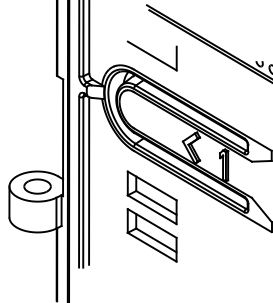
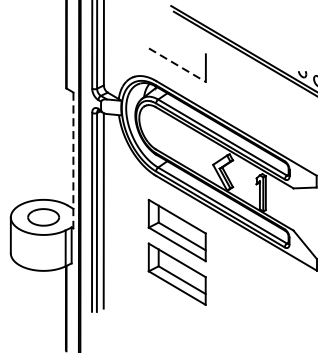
line: (152, 56) -> (177, 65), solid -> dashed
line: (63, 138) -> (73, 161), solid -> dashed

